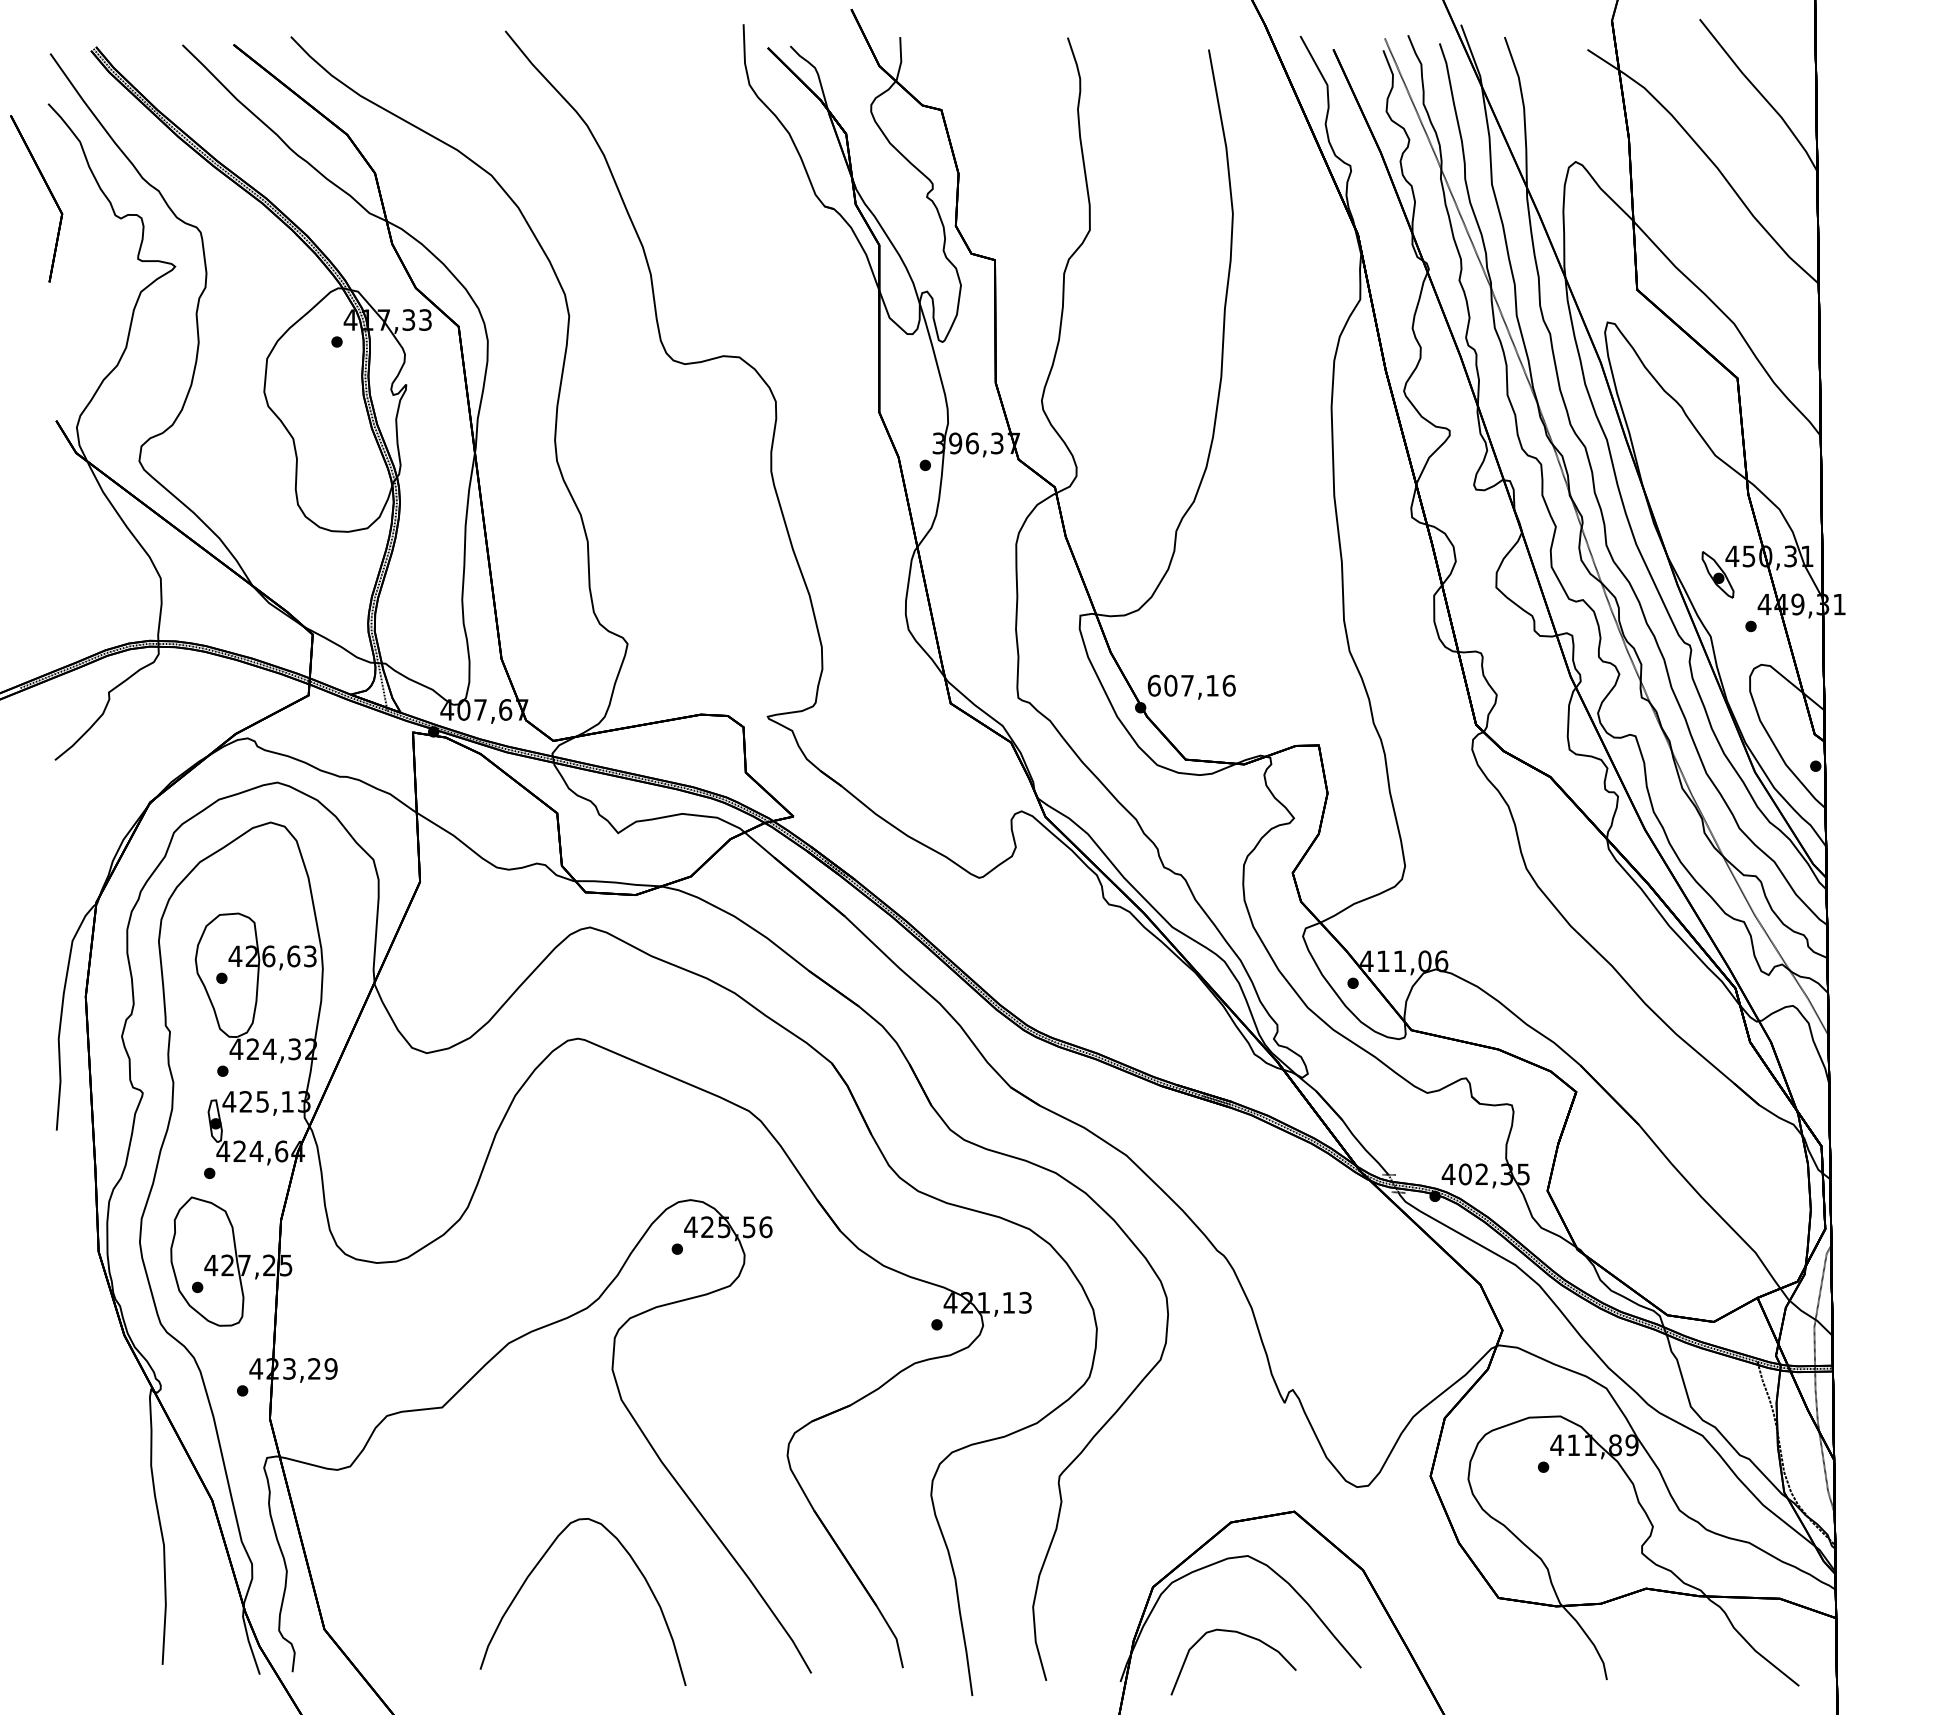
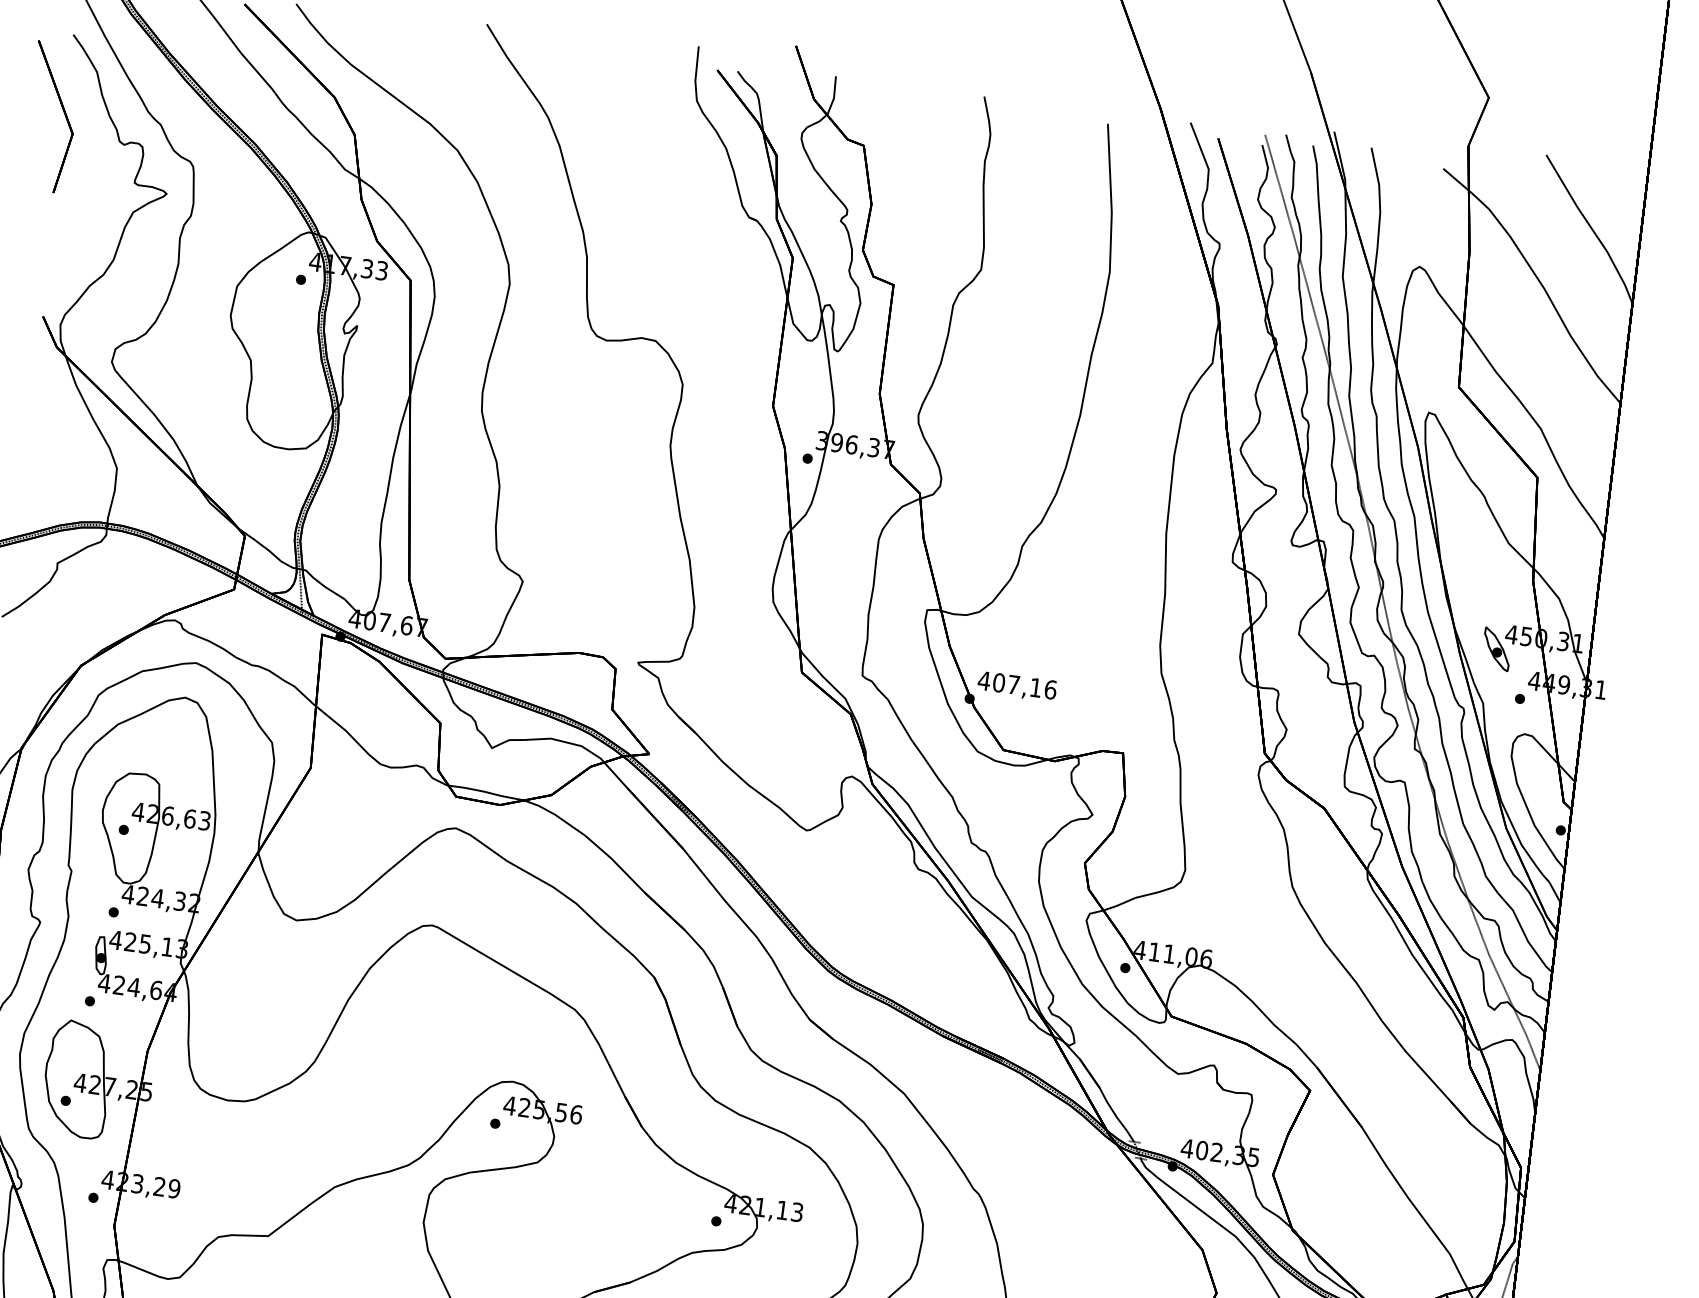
text: (1154, 685) -> (984, 680), 607,16 -> 407,16

